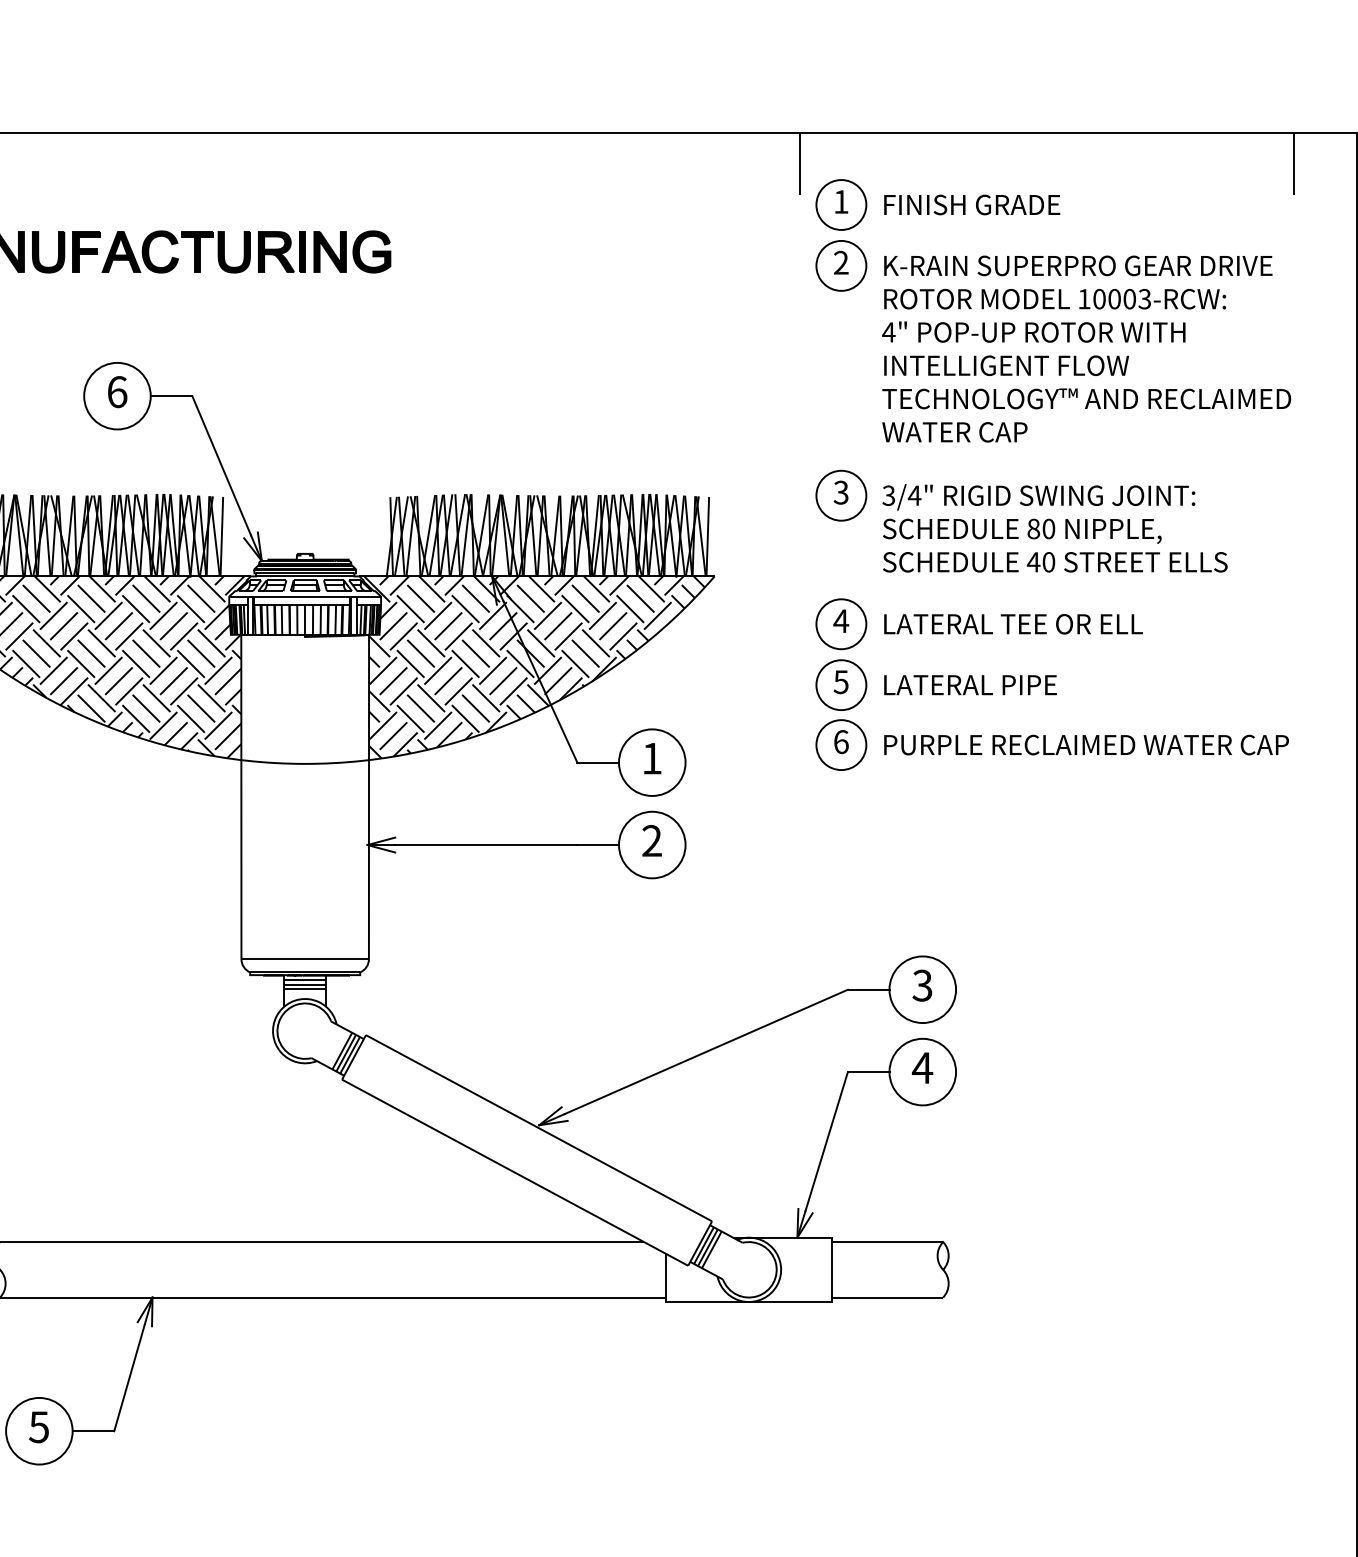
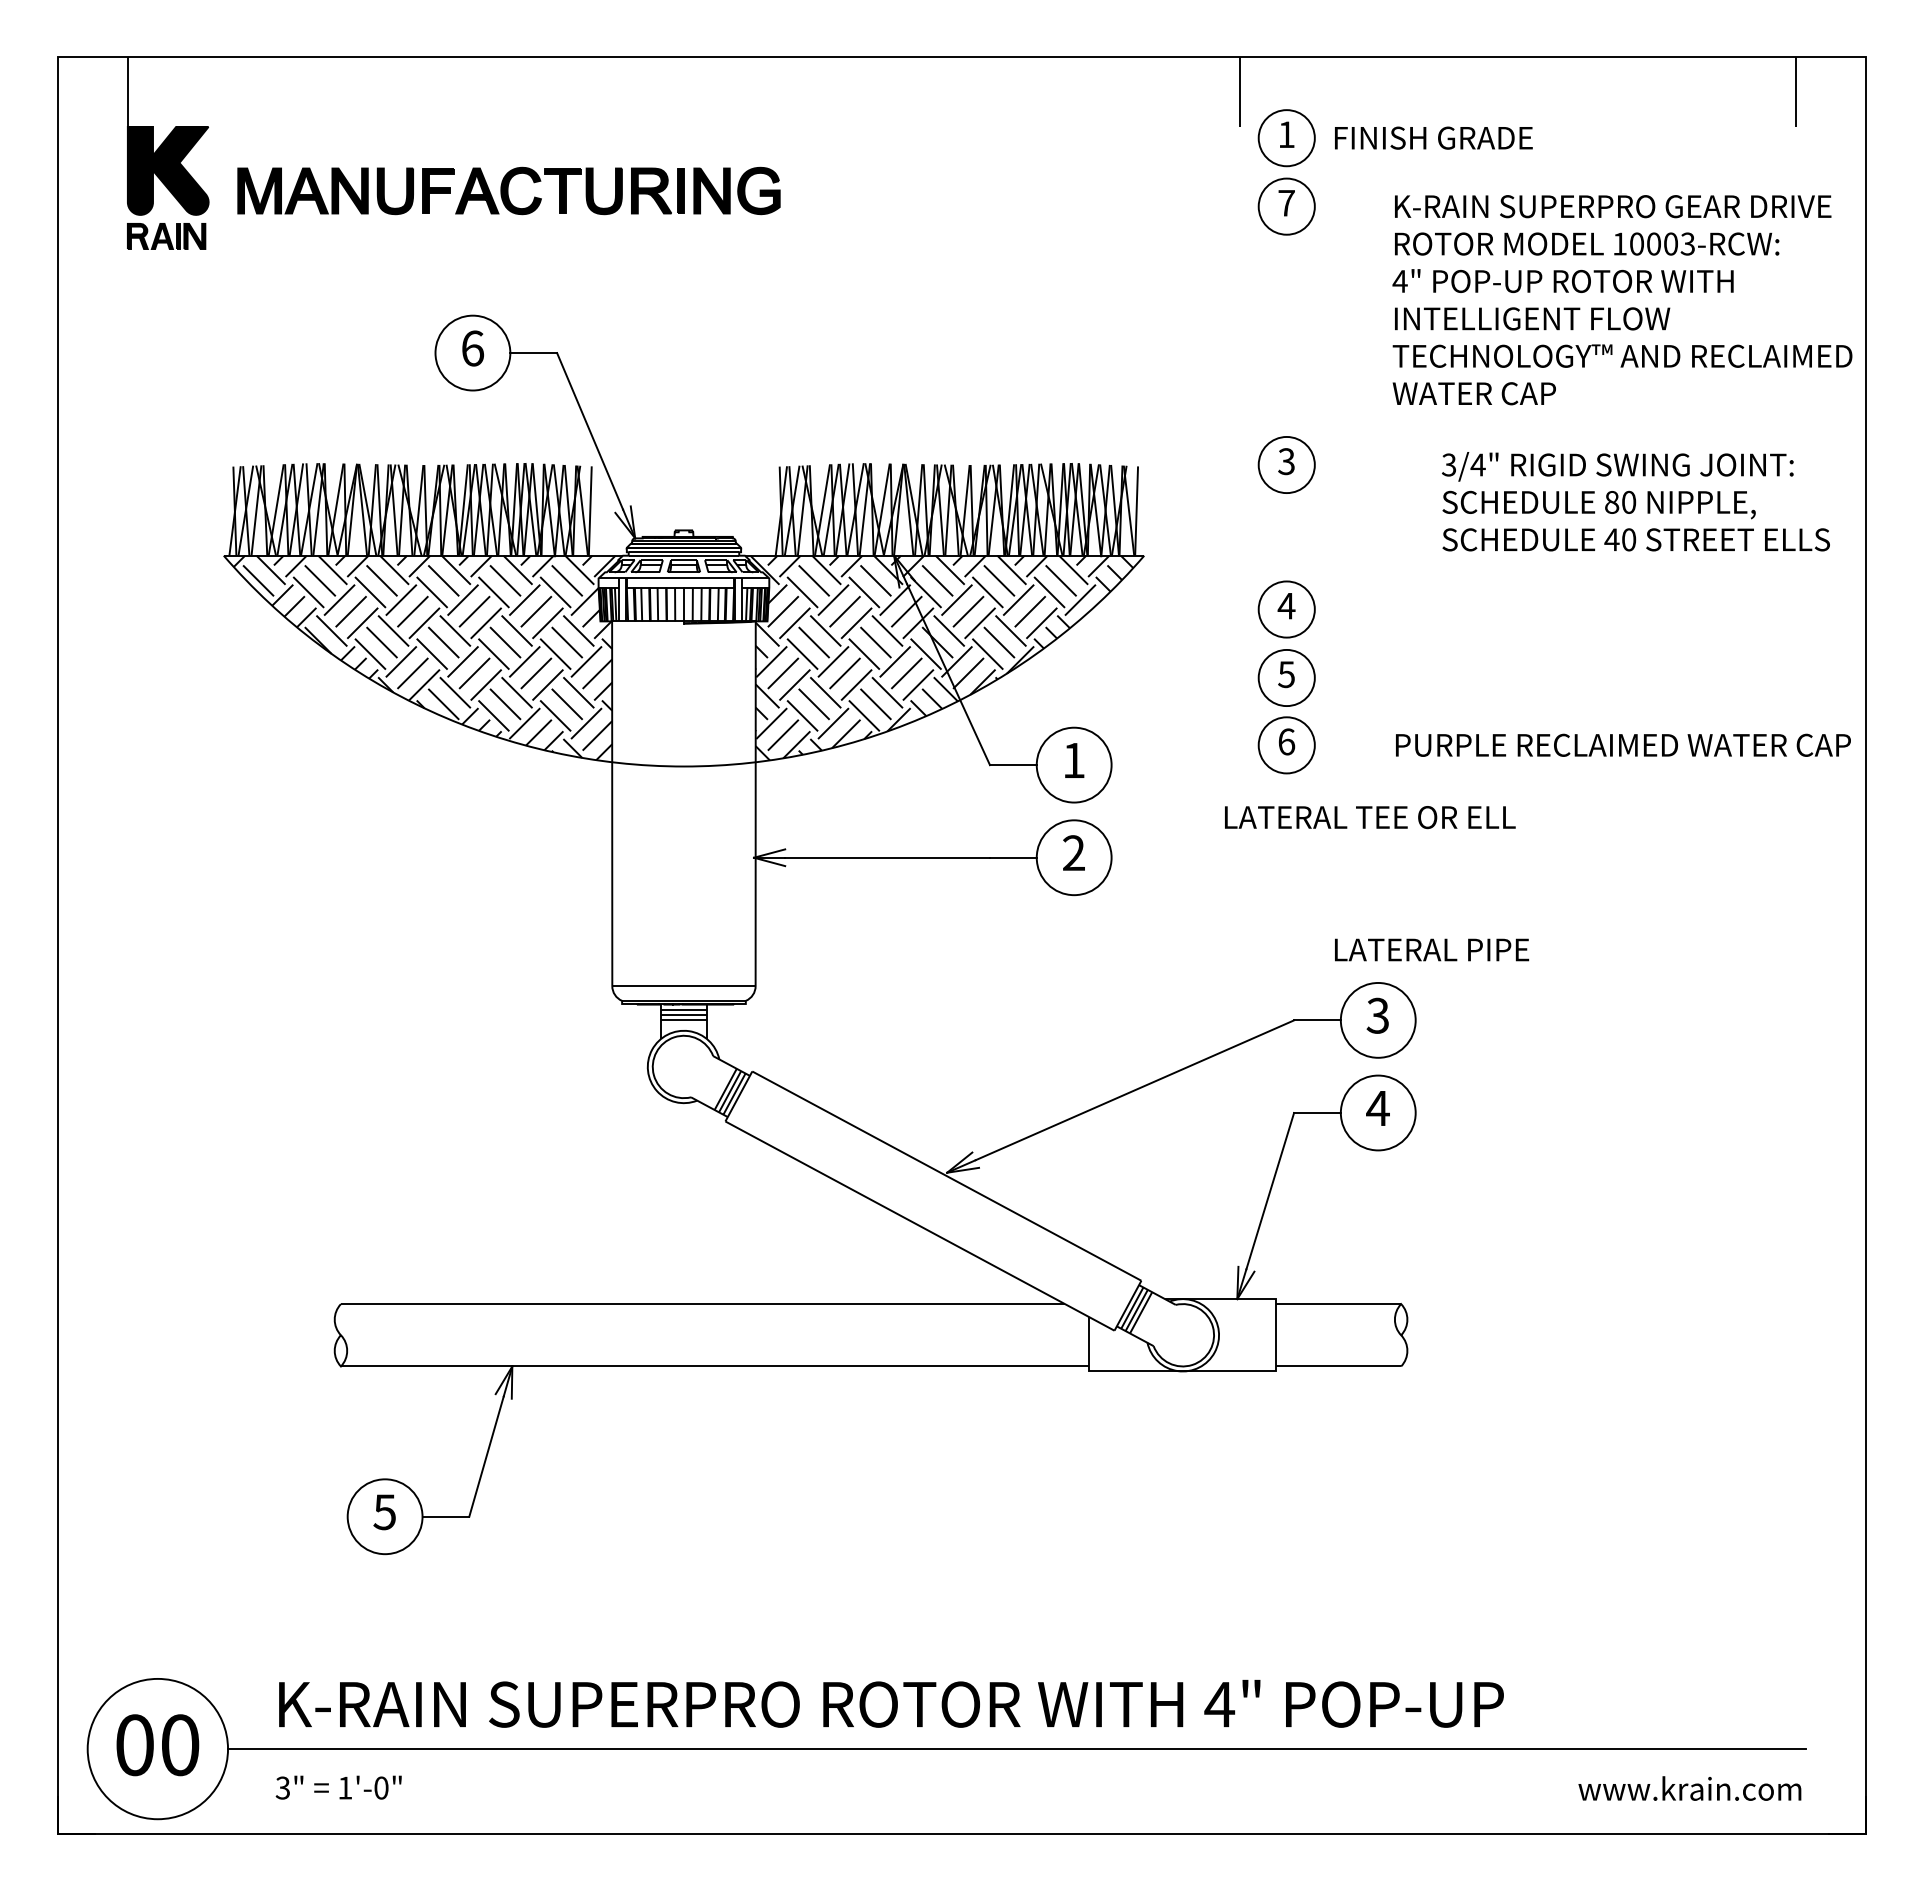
text: (841, 262) -> (1286, 202), 2 -> 7
text: (1086, 349) -> (1622, 300), moved
text: (1054, 528) -> (1635, 501), moved
text: (1013, 624) -> (1370, 817), moved
text: (971, 684) -> (1432, 949), moved
text: (1086, 744) -> (1623, 744), moved

